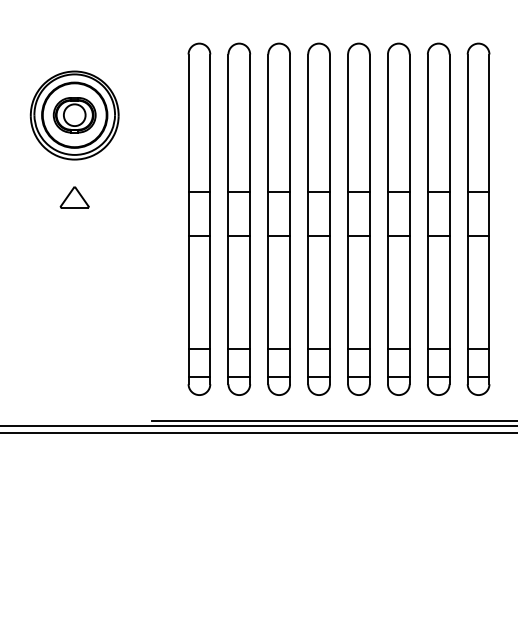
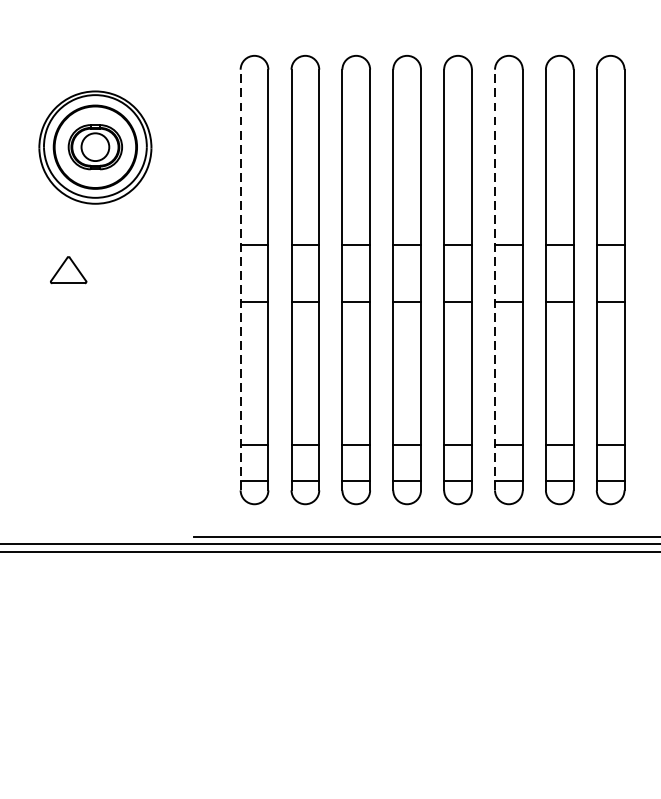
part: (74, 197) -> (68, 270), moved
line: (188, 219) -> (240, 280), solid -> dashed
line: (387, 219) -> (494, 280), solid -> dashed

